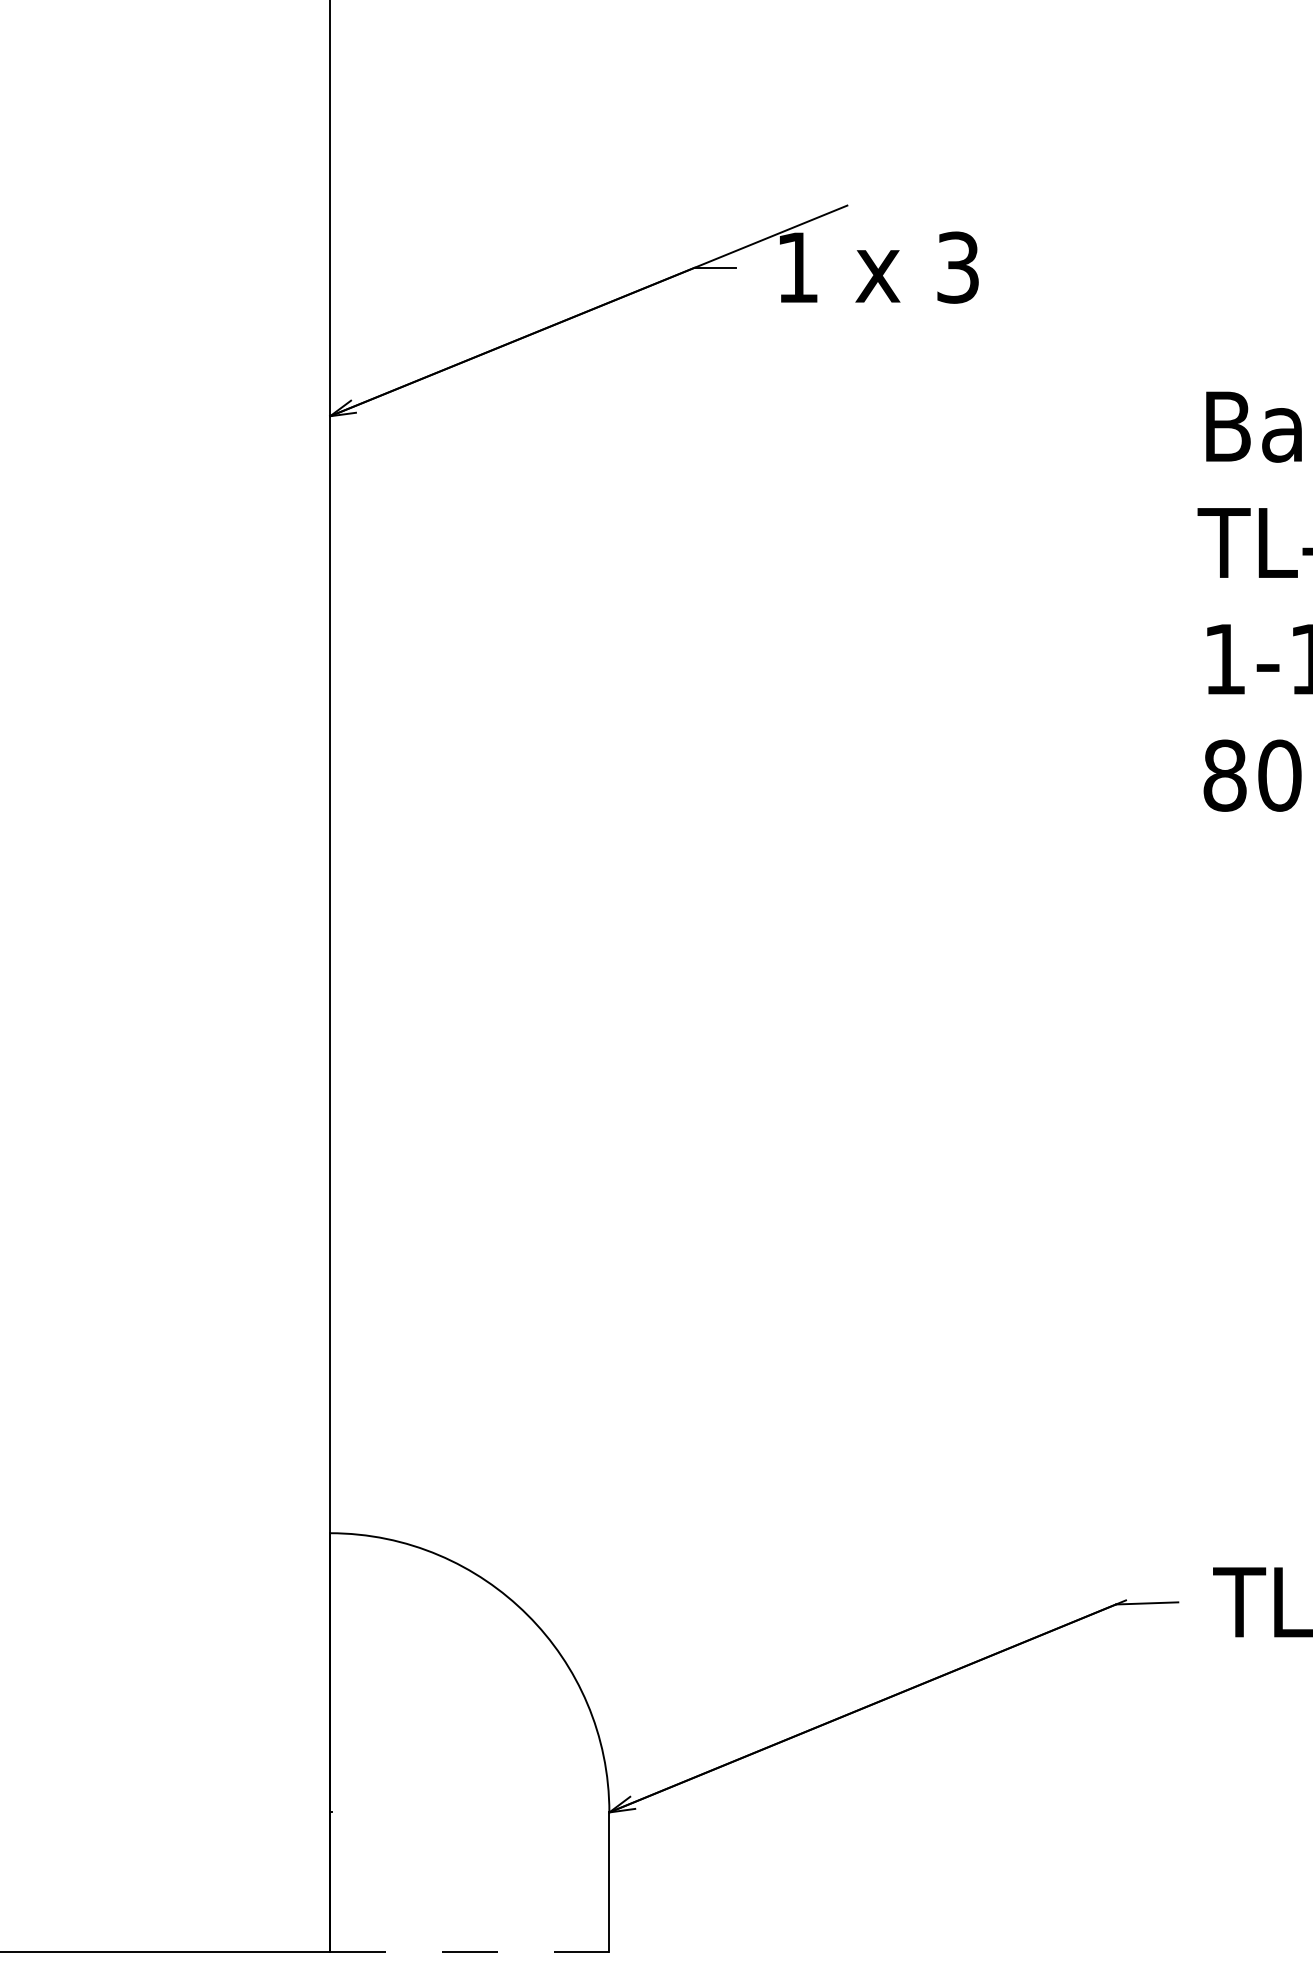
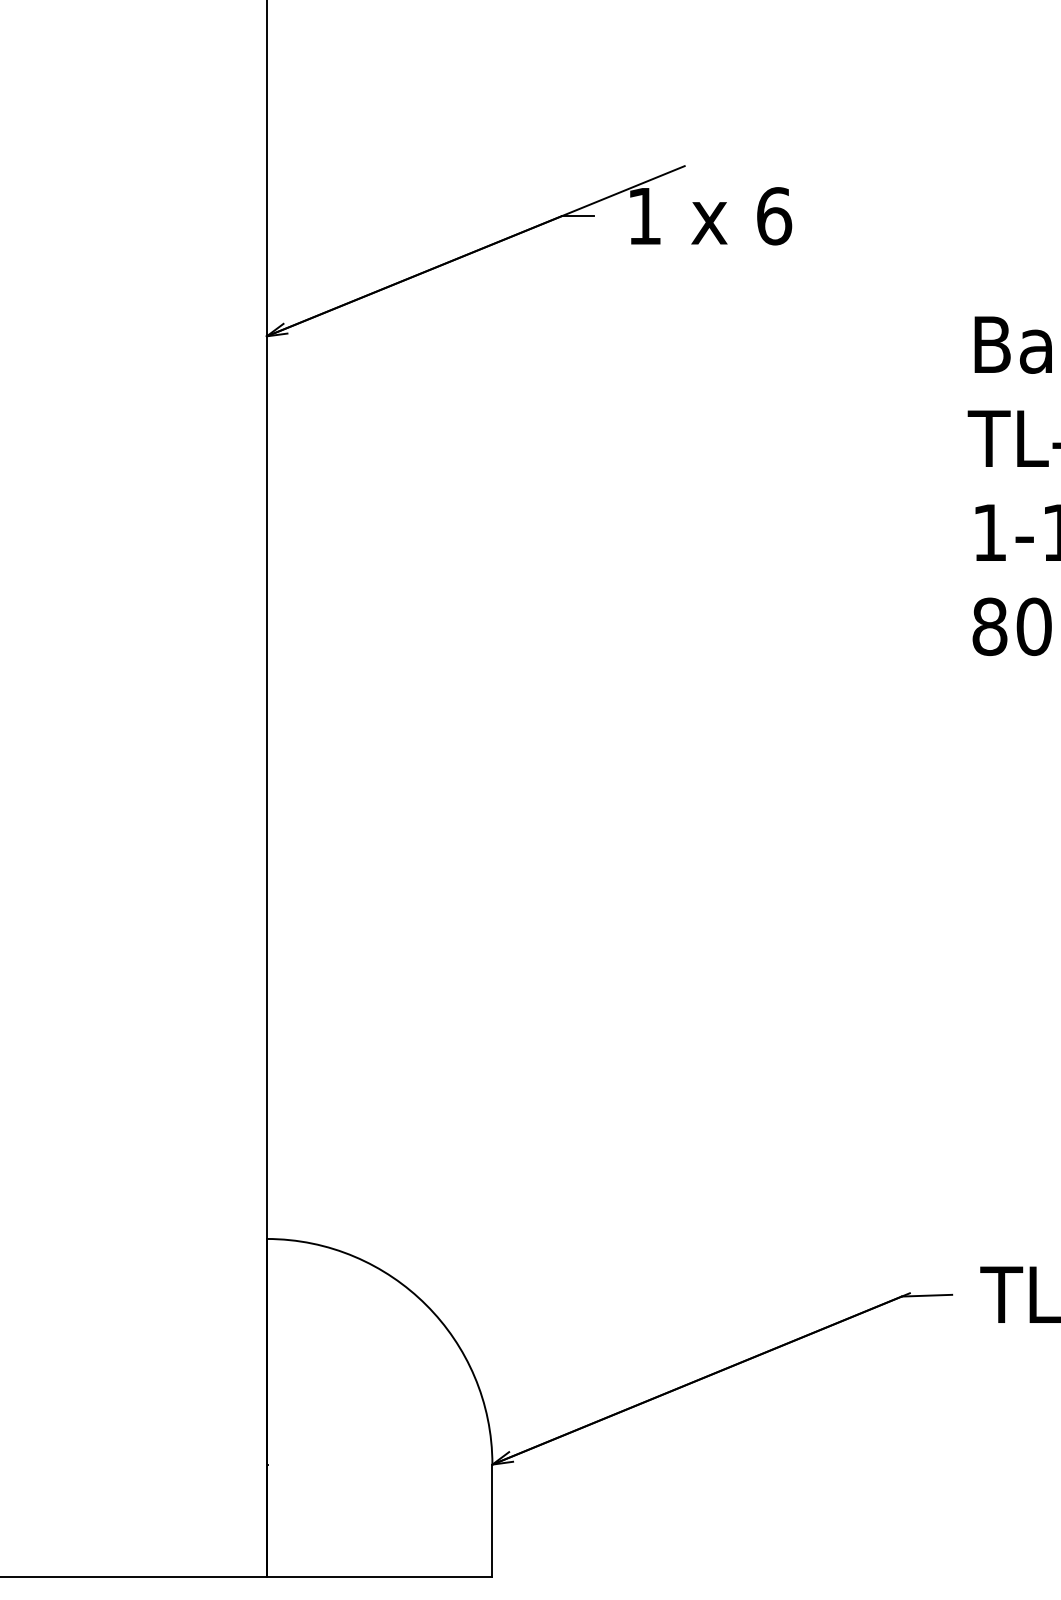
text: (958, 267) -> (774, 216), 3 -> 6
line: (469, 1952) -> (379, 1577), dashed -> solid

